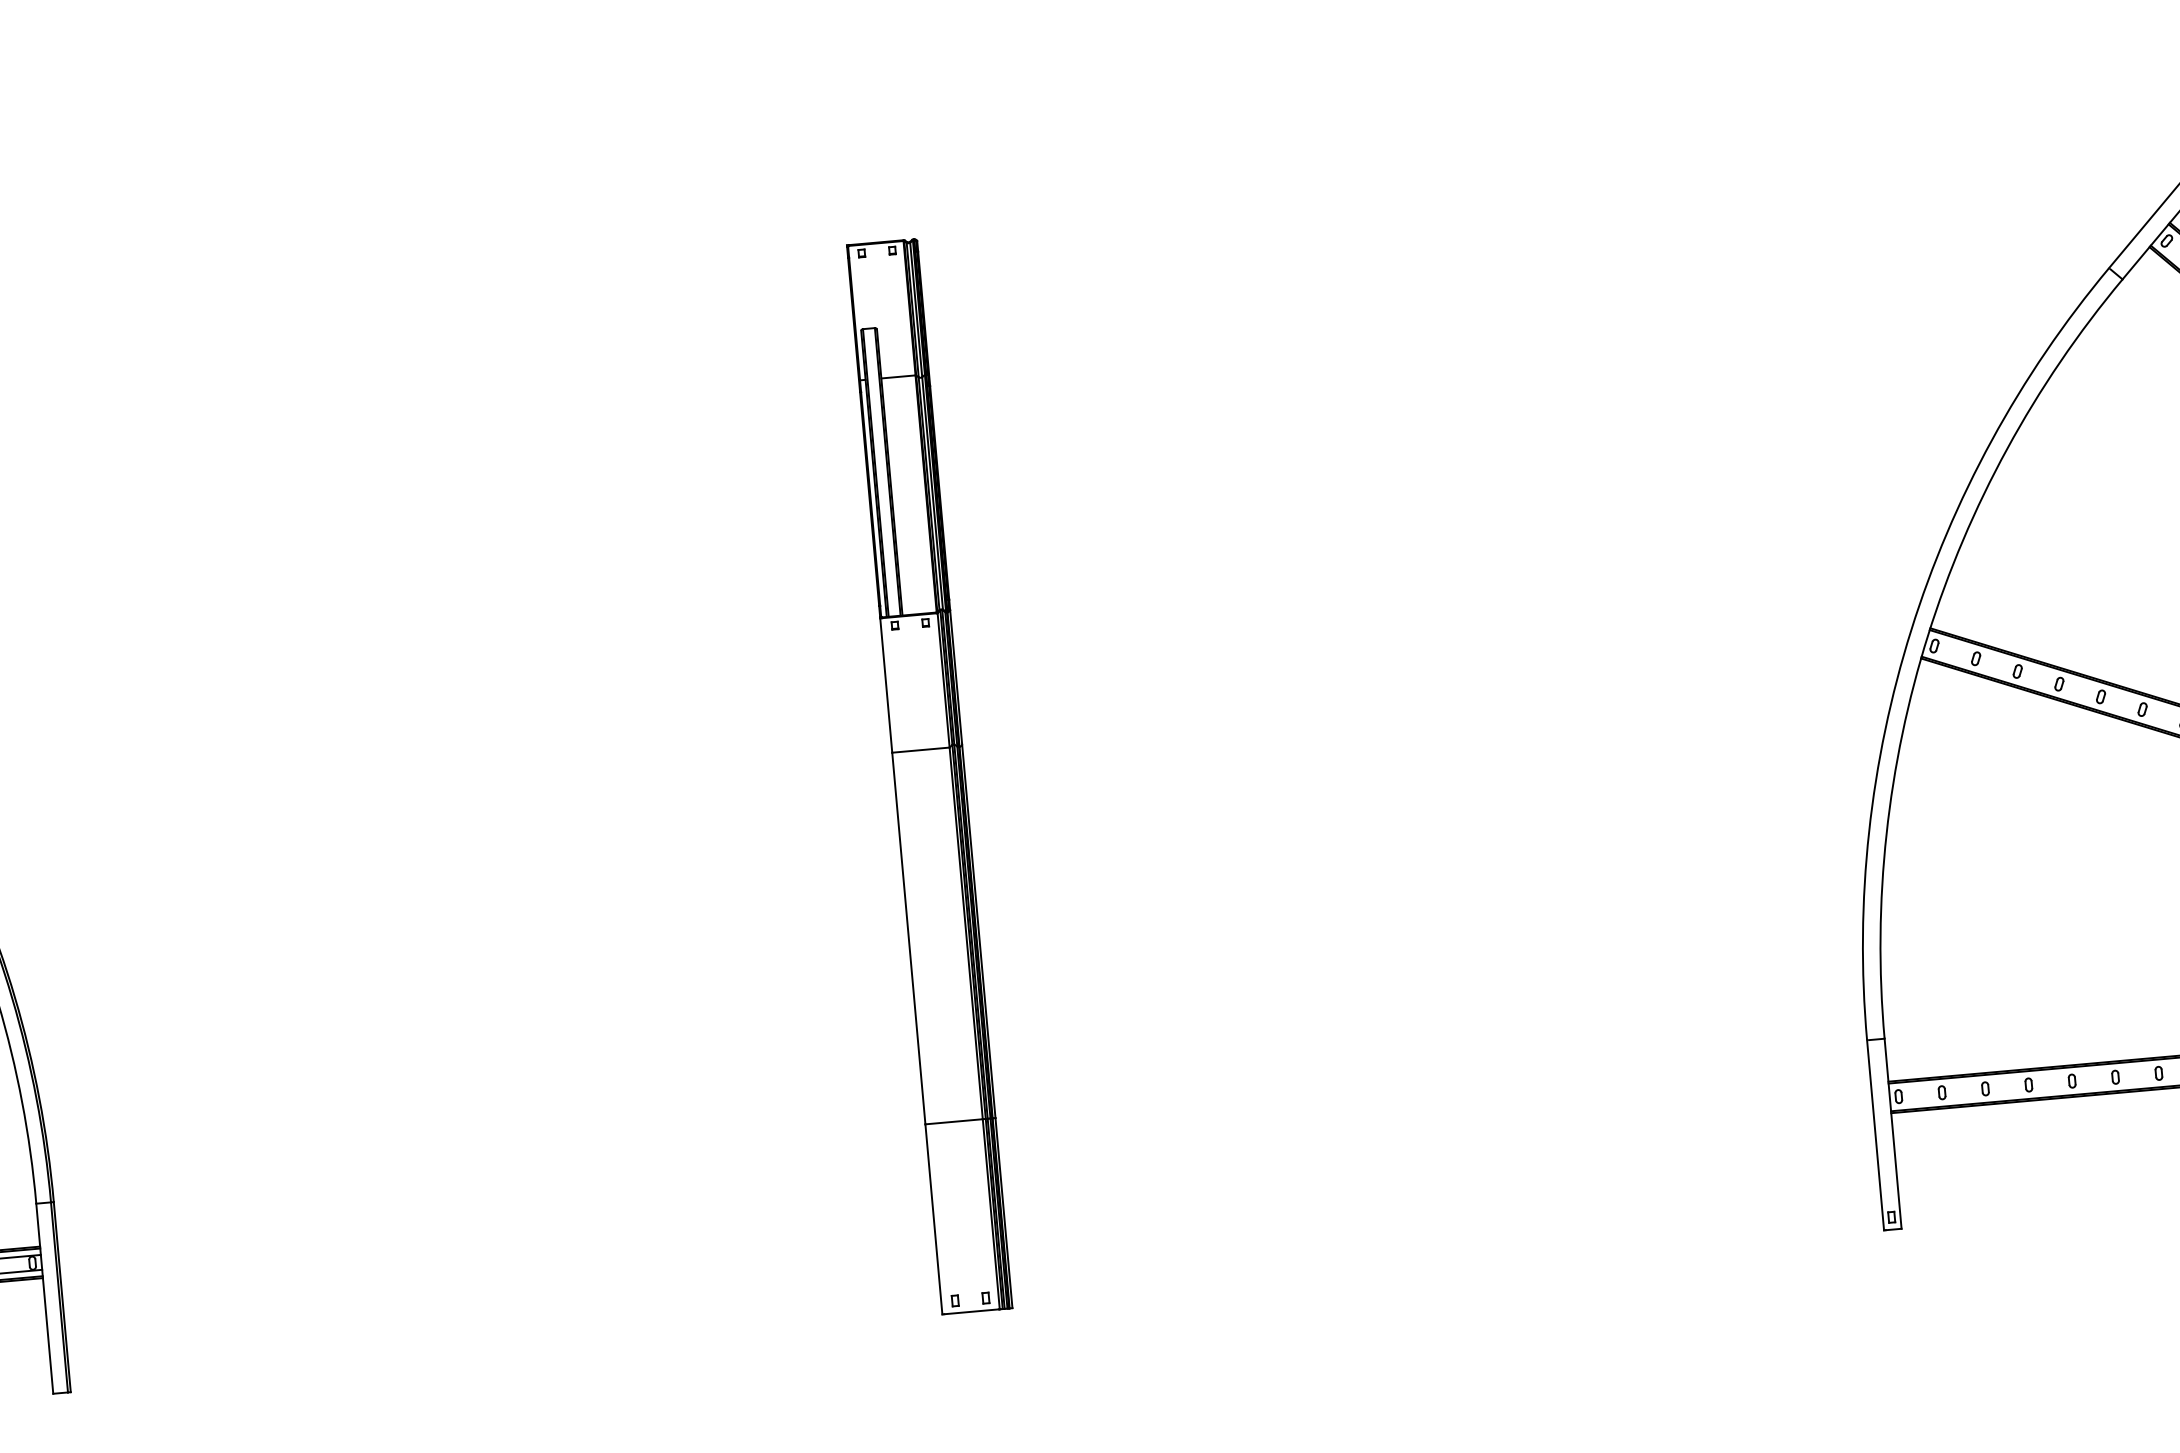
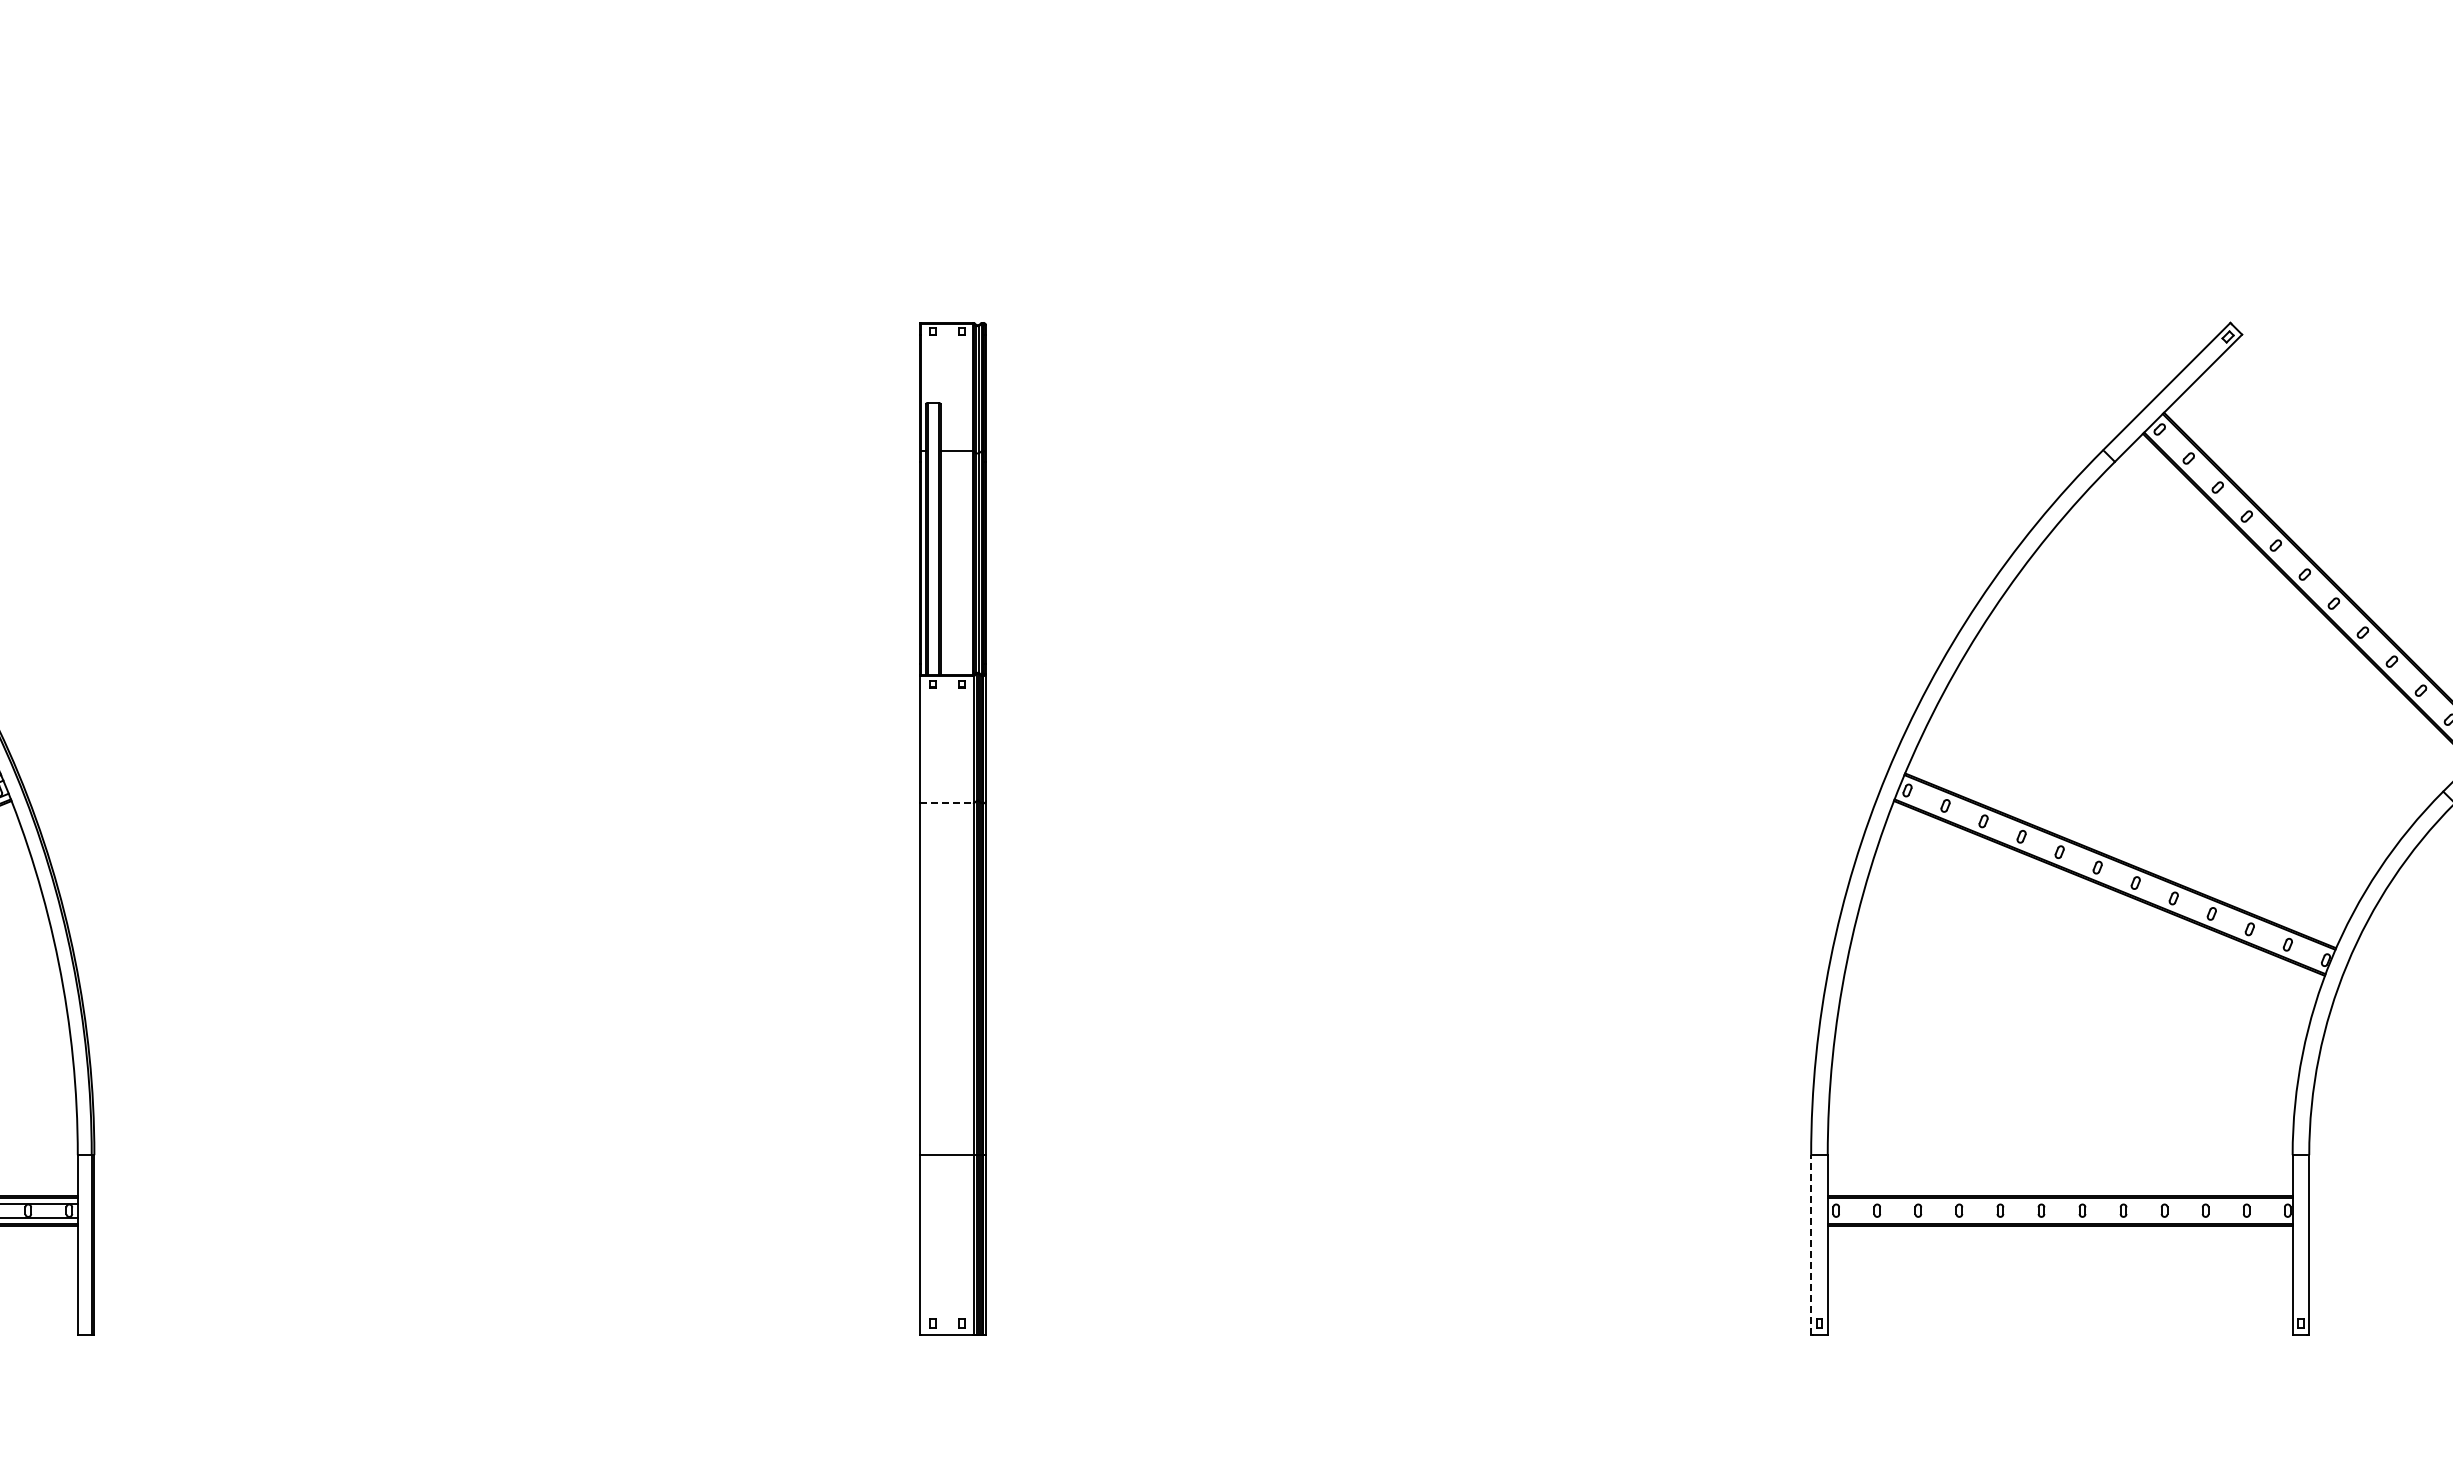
line: (921, 750) -> (947, 803), solid -> dashed
line: (1875, 1135) -> (1811, 1245), solid -> dashed

